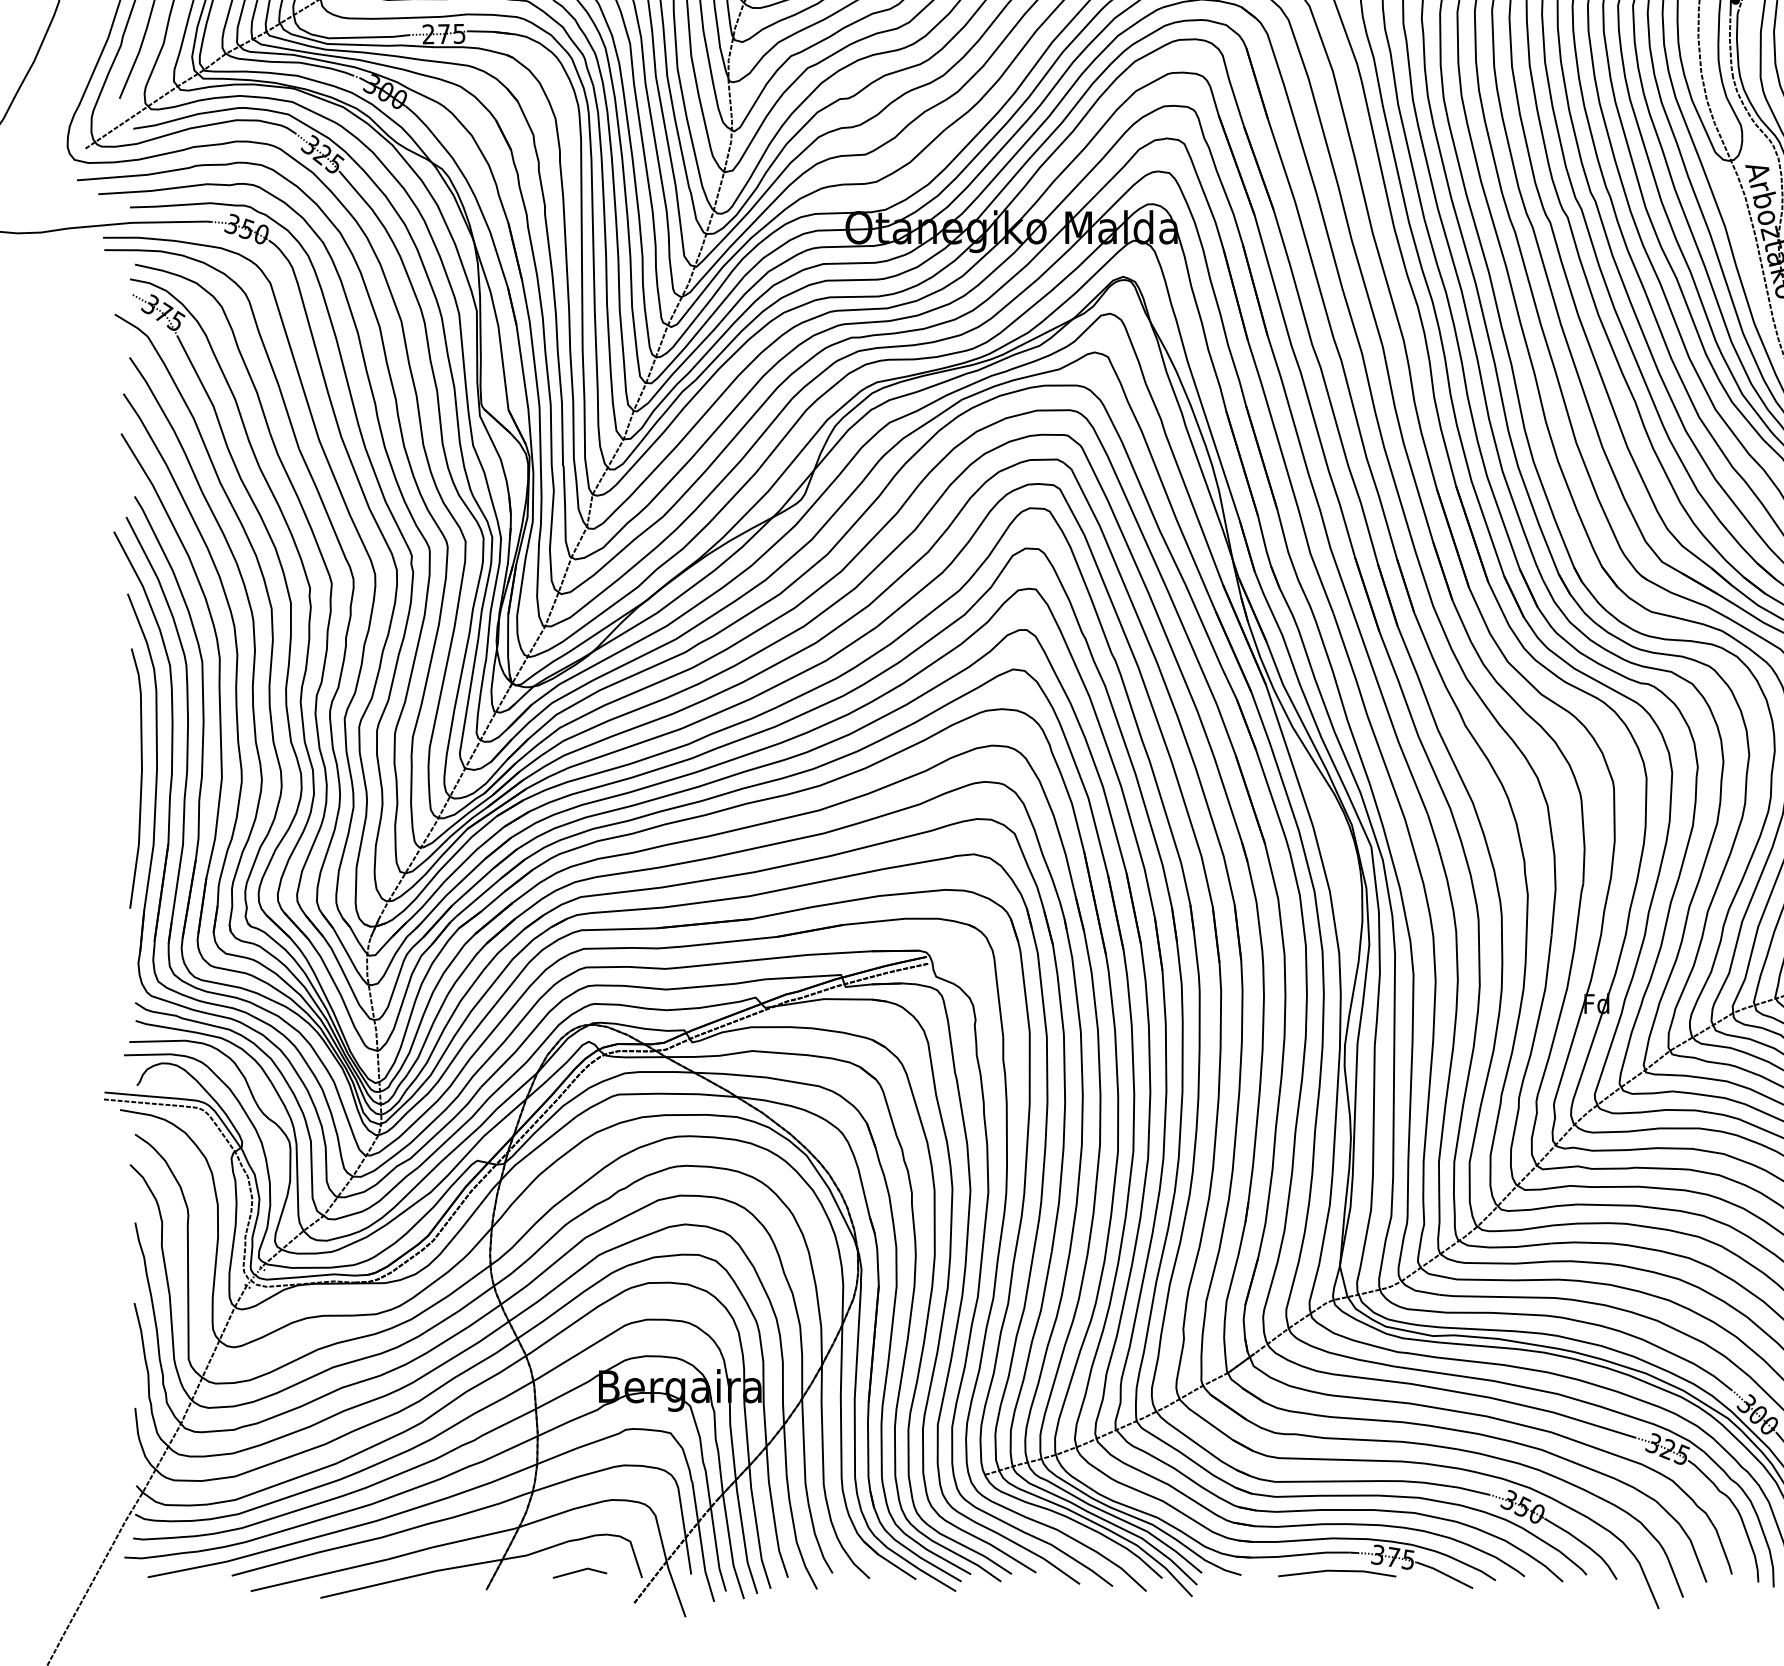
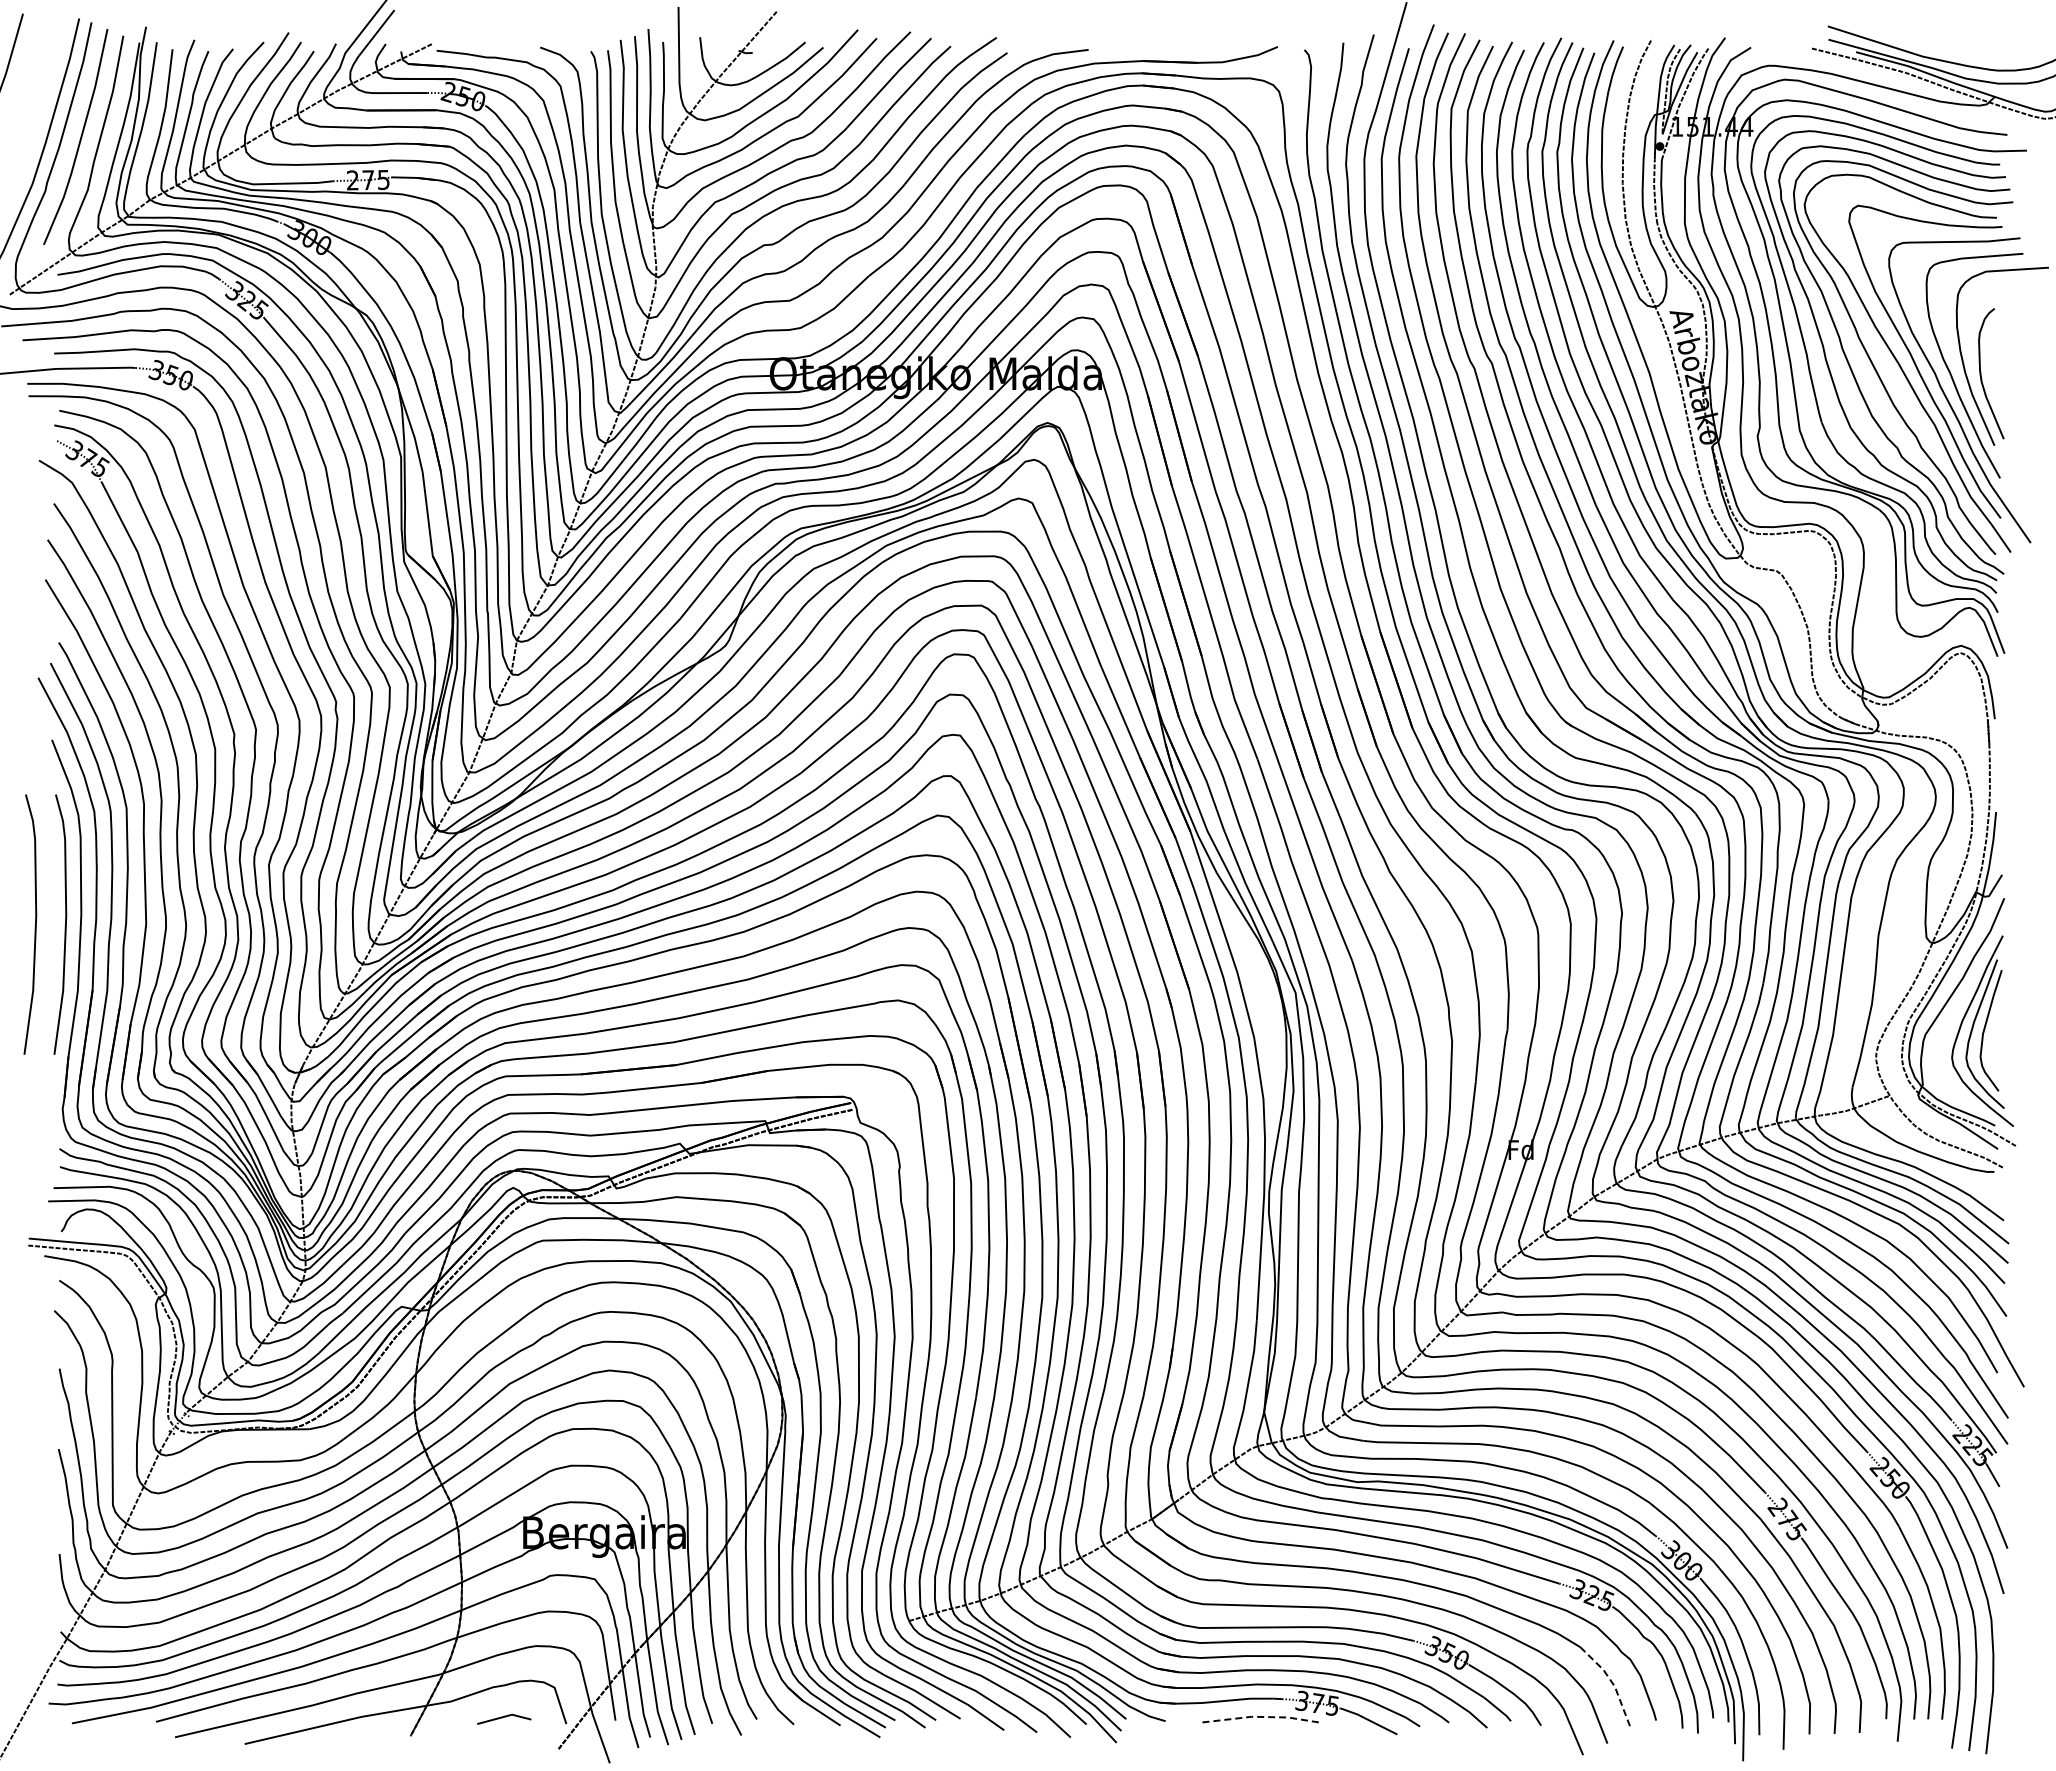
curve: (110, 780) -> (34, 926), added
line: (1688, 1537) -> (1612, 1683), solid -> dashed
line: (1338, 1571) -> (1262, 1717), solid -> dashed

